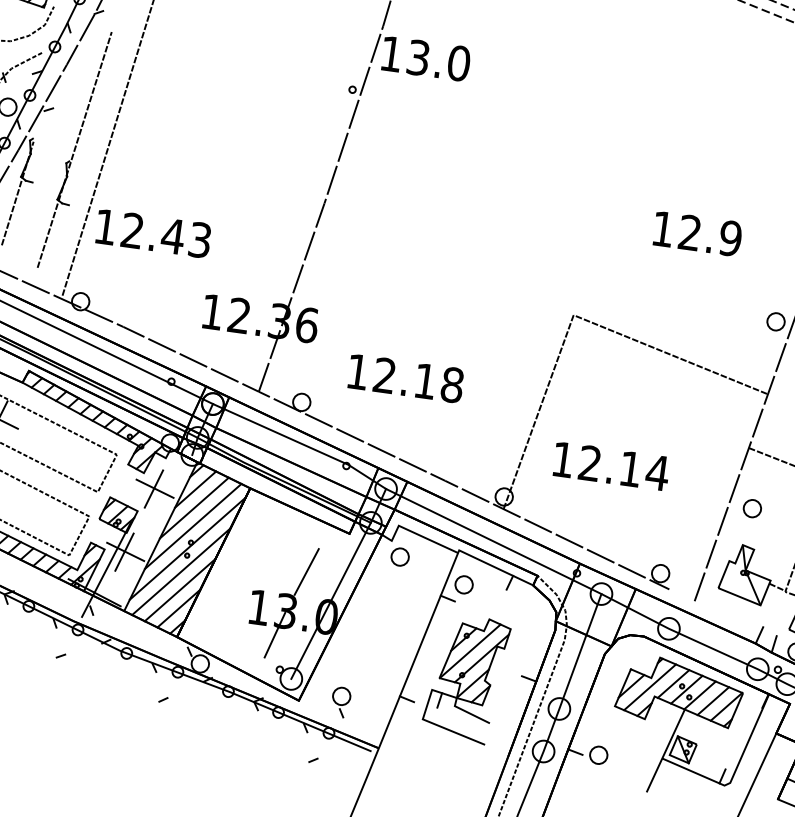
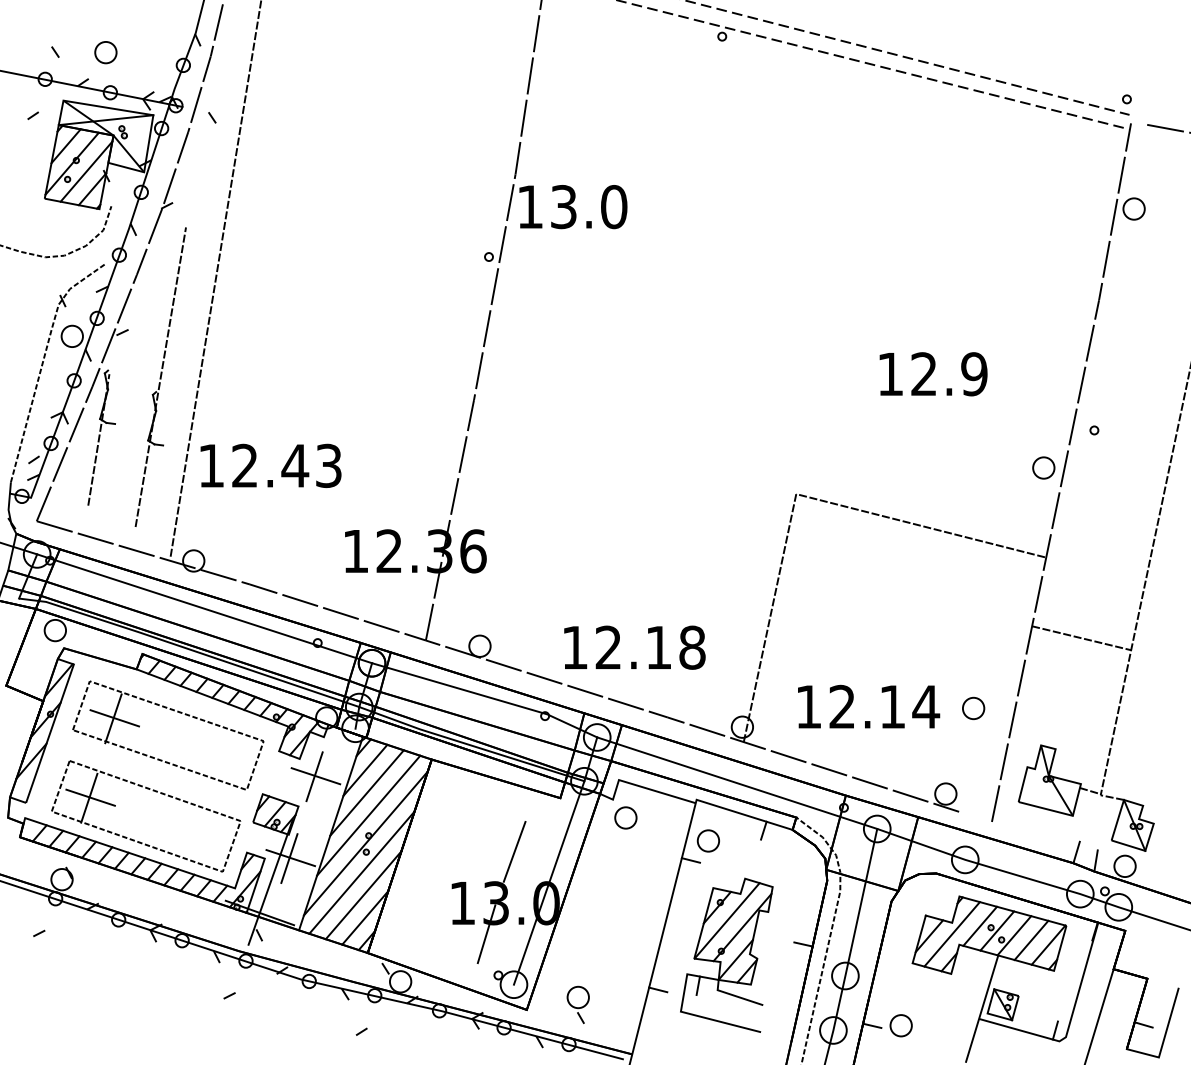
text: (405, 378) -> (634, 647), moved
text: (612, 466) -> (869, 706), moved
part: (752, 508) -> (973, 708), moved

